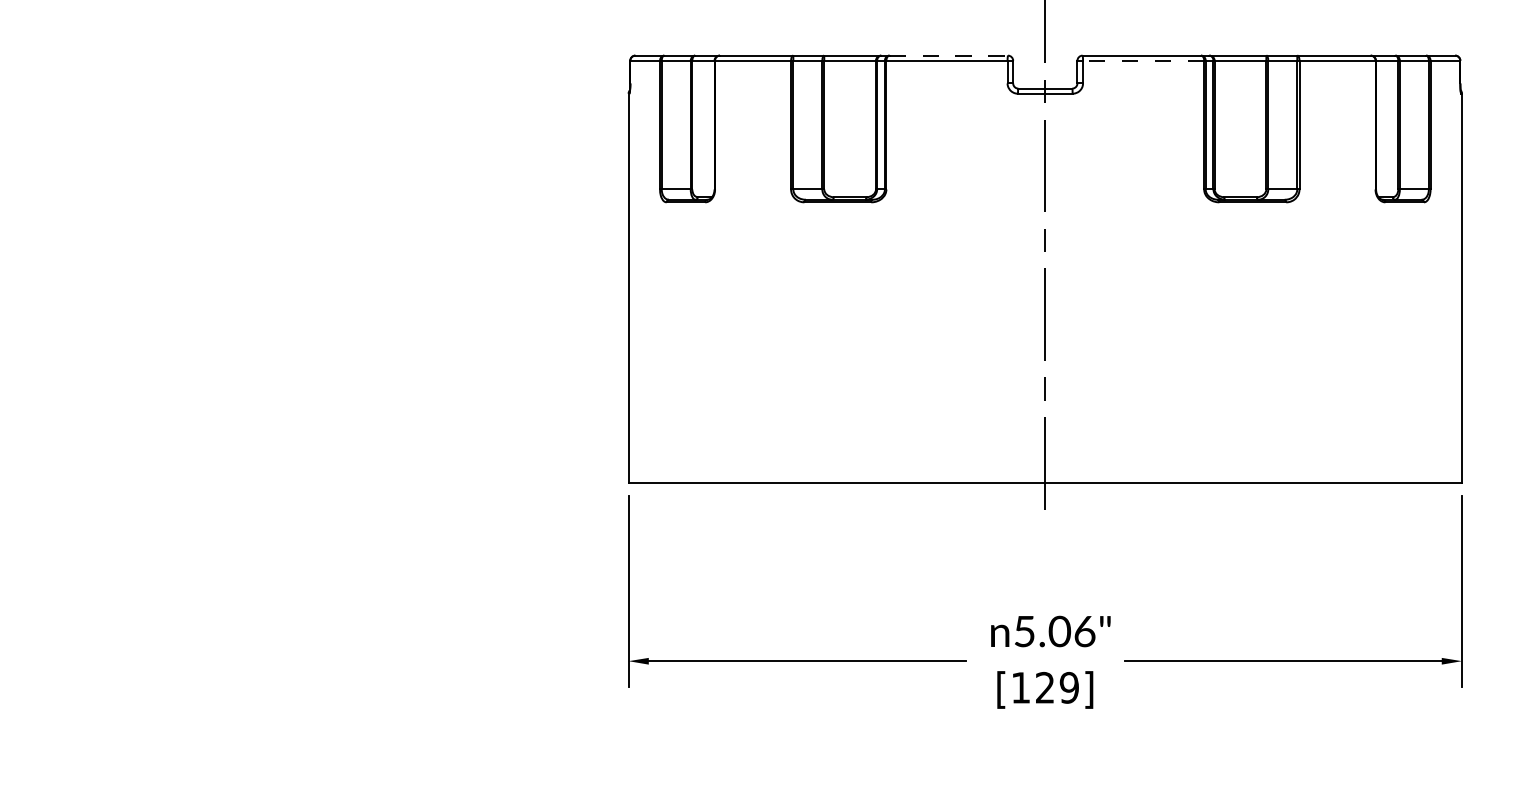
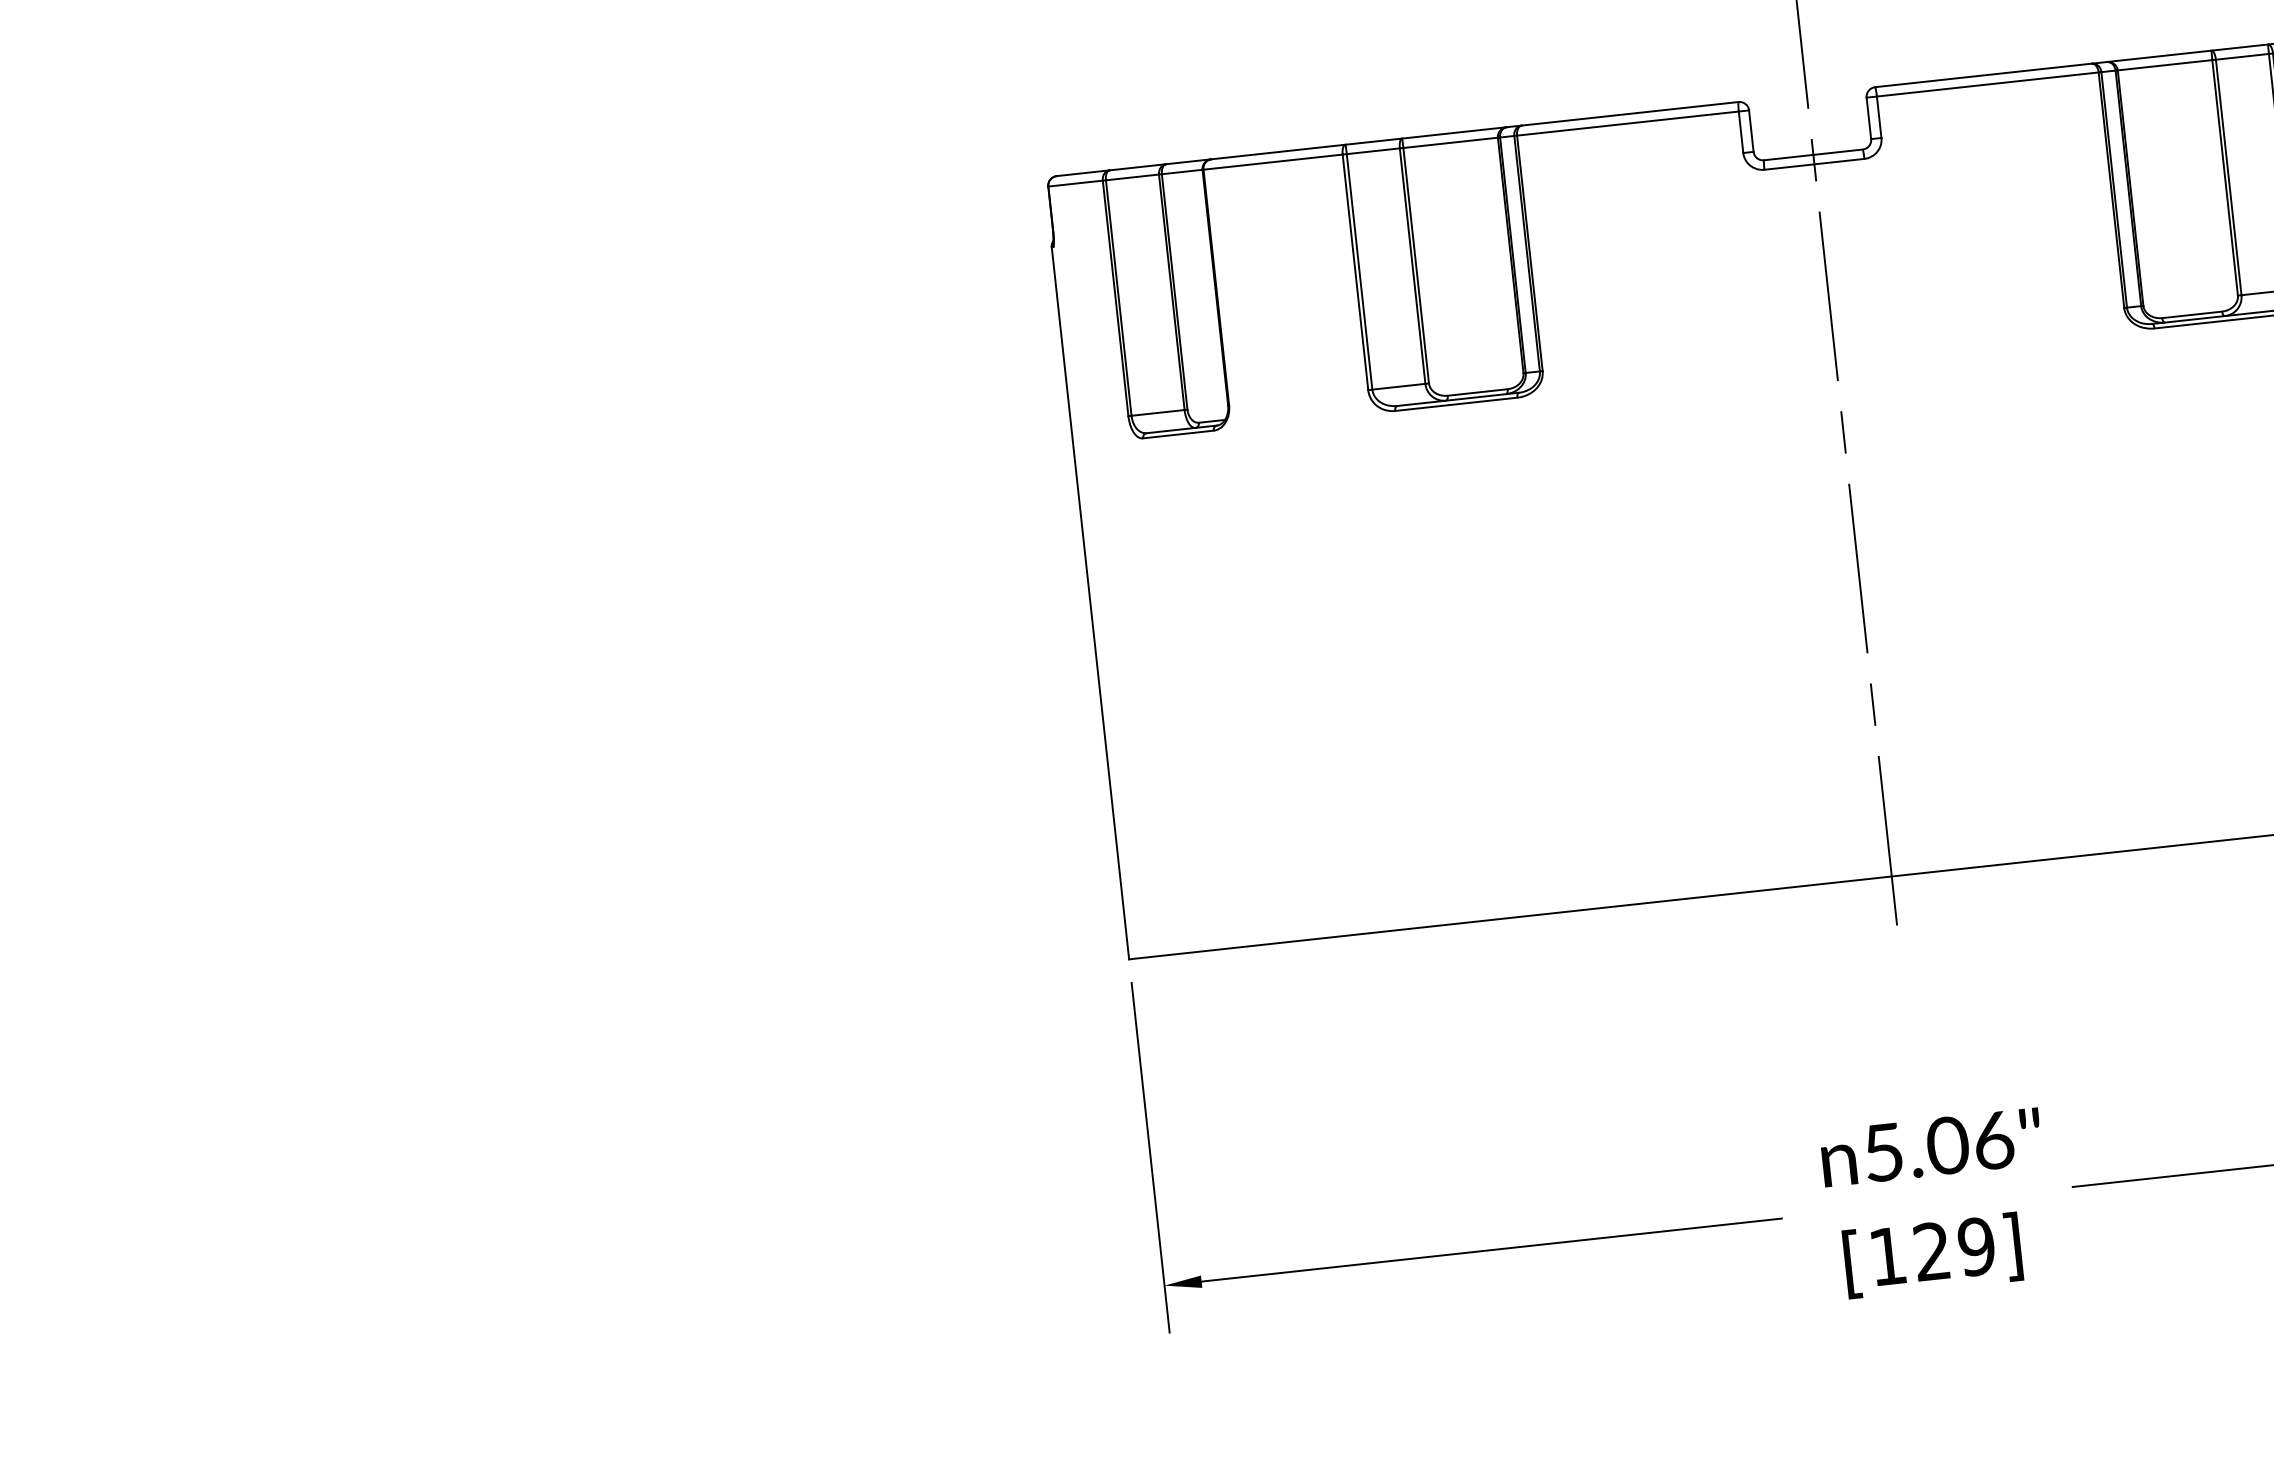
line: (949, 55) -> (1631, 113), dashed -> solid
line: (1143, 60) -> (1987, 83), dashed -> solid

